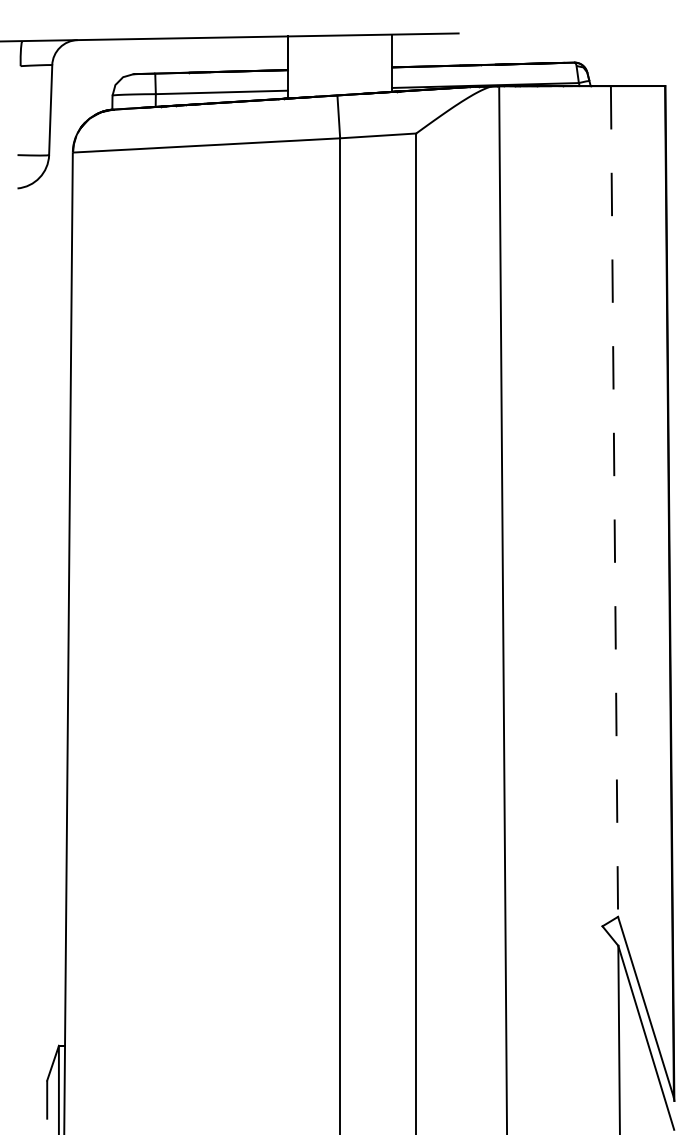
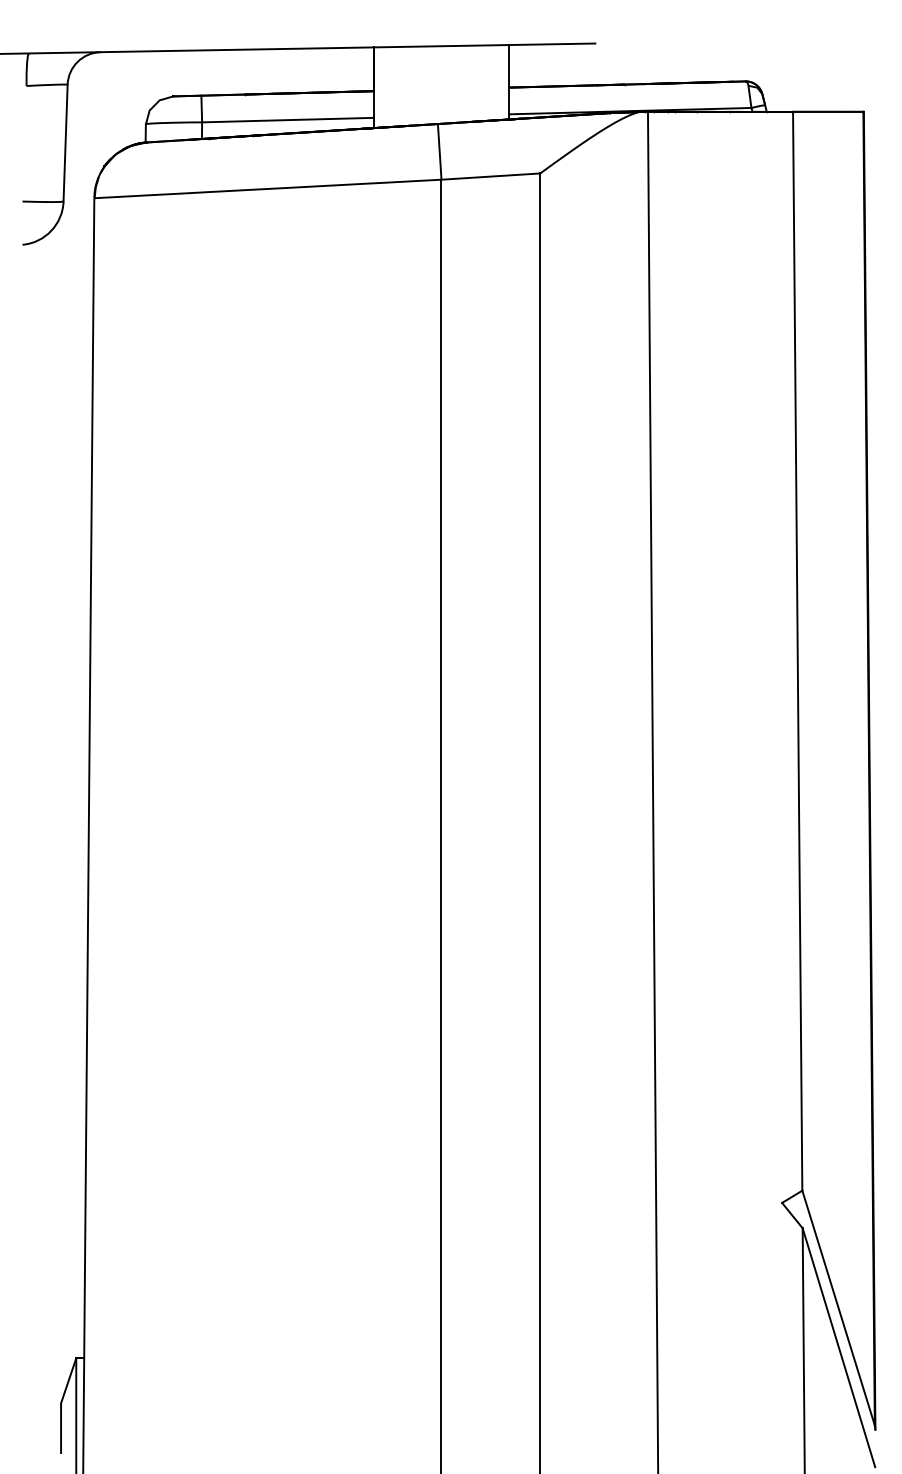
line: (614, 502) -> (797, 652), dashed -> solid

